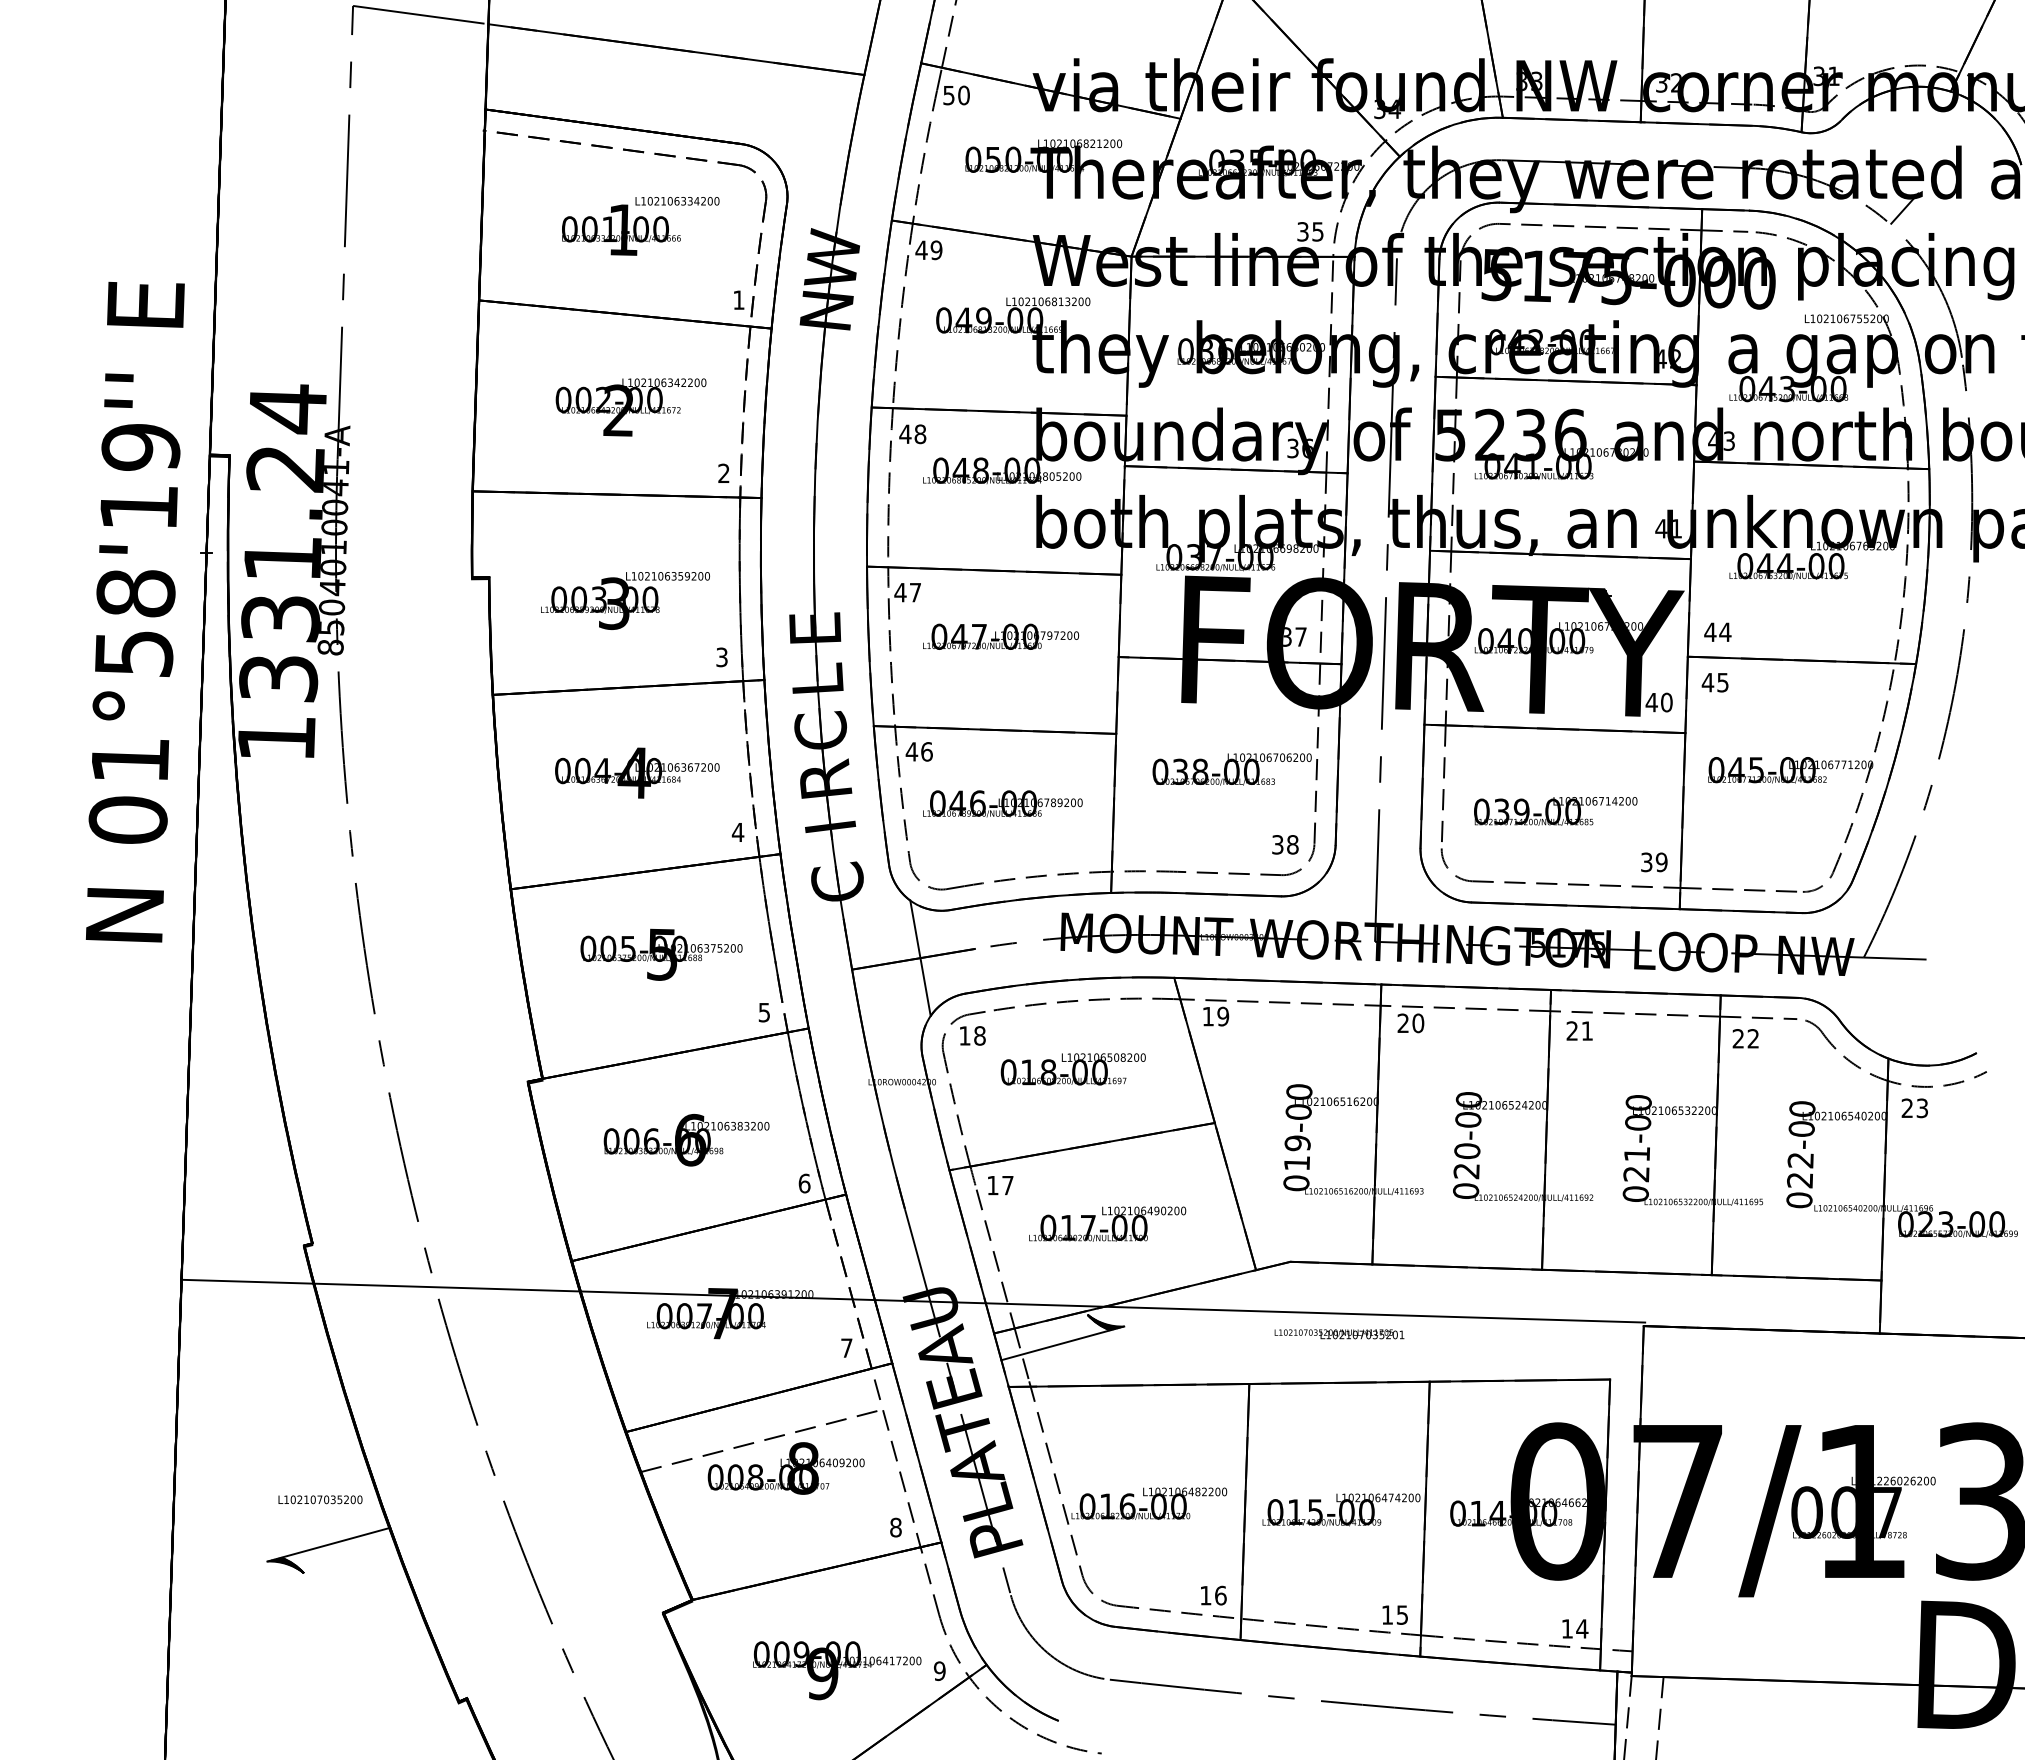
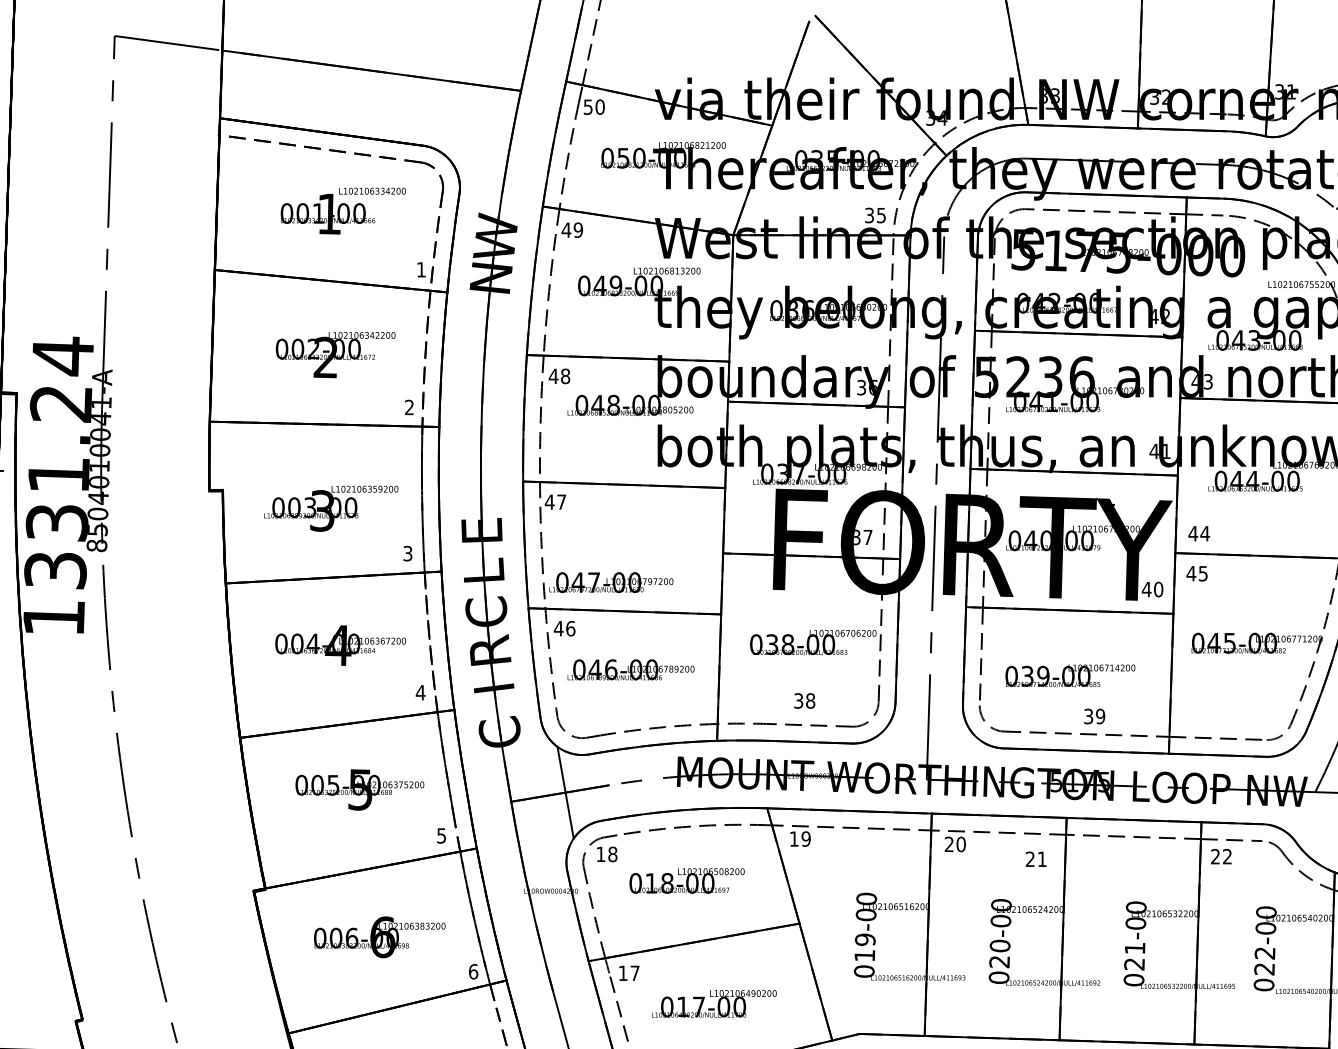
text: (1001, 636) -> (611, 582), moved
text: (1285, 844) -> (804, 700), moved
text: (1654, 862) -> (1094, 716), moved
text: (1579, 1030) -> (1036, 858), moved

